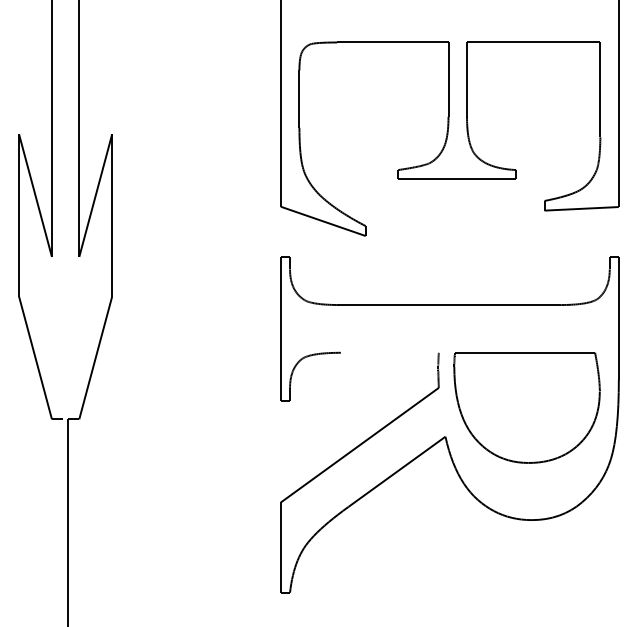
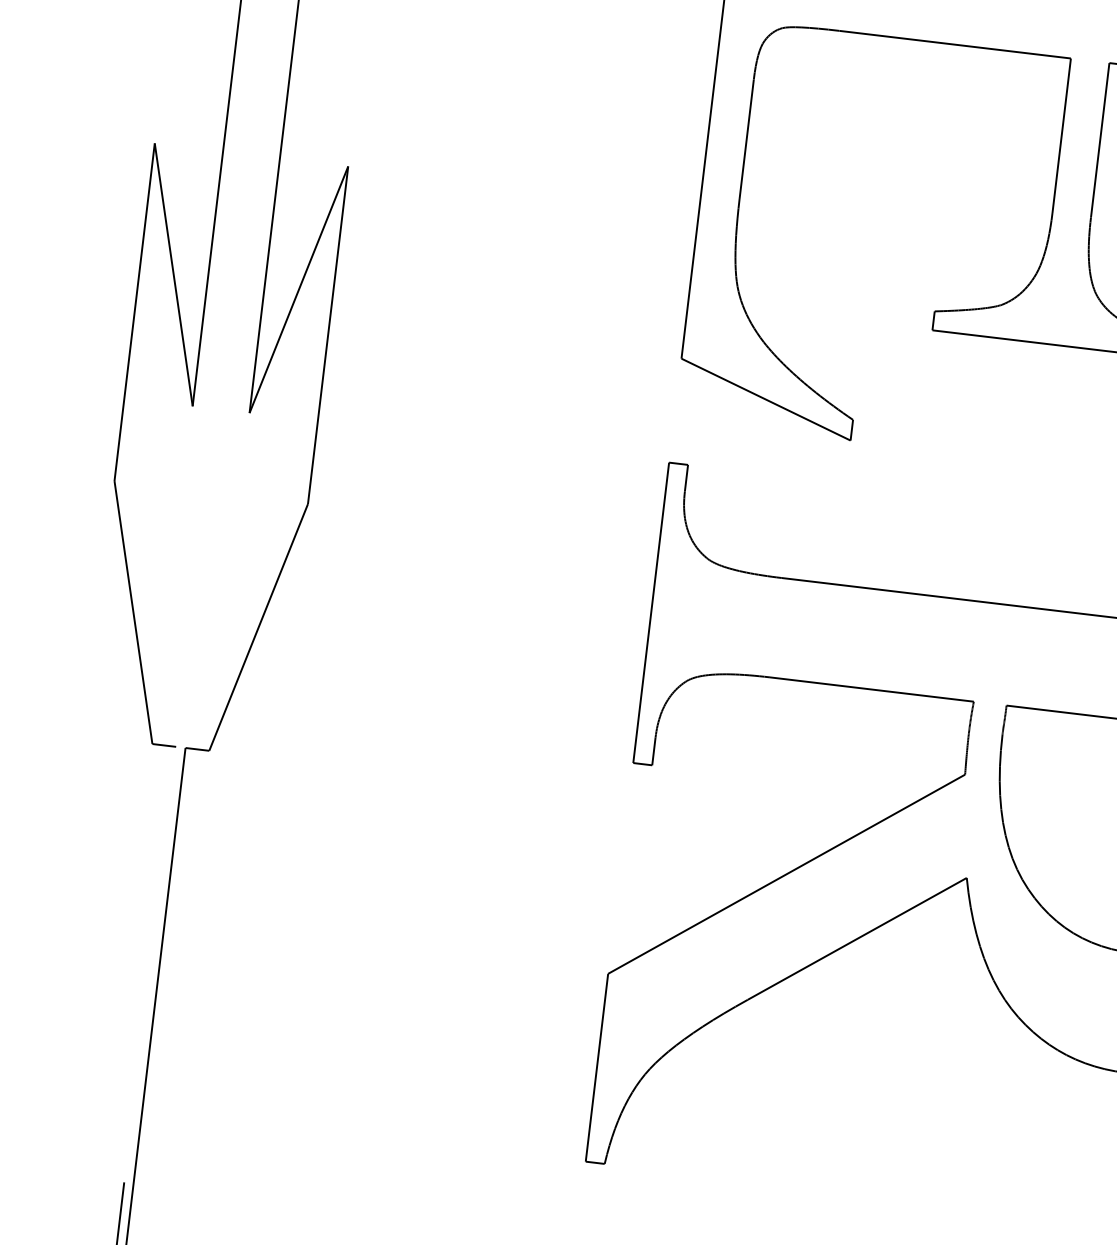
line: (389, 352) -> (871, 688), added

